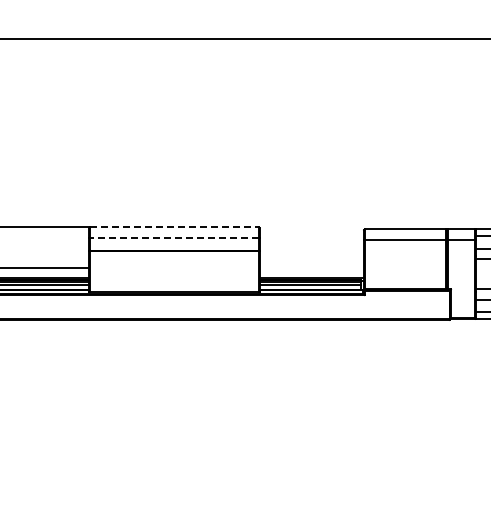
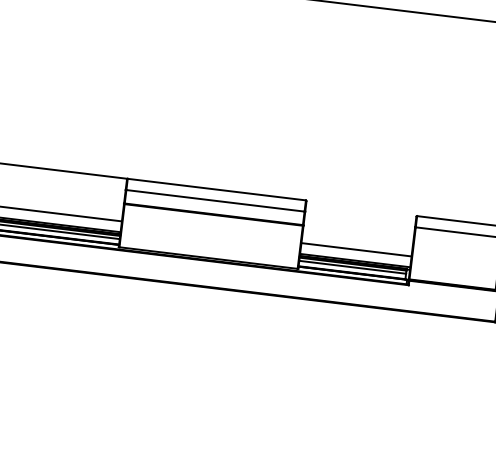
line: (175, 227) -> (217, 189), dashed -> solid
line: (174, 237) -> (215, 200), dashed -> solid
line: (311, 267) -> (356, 249), added

